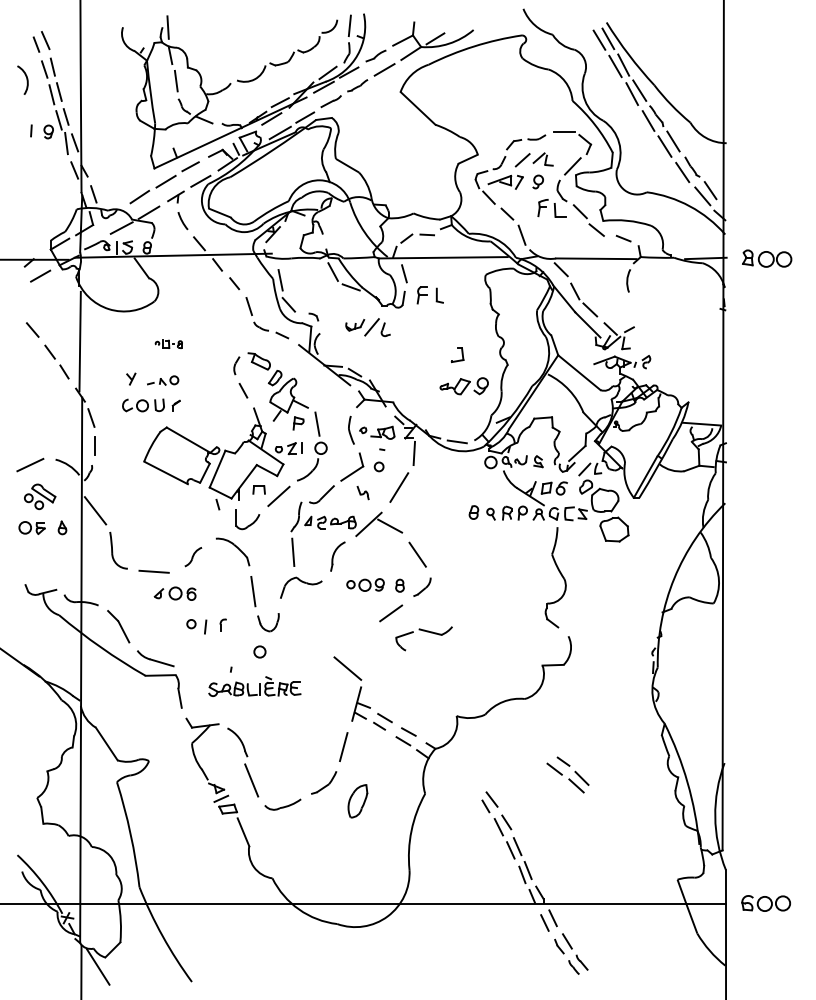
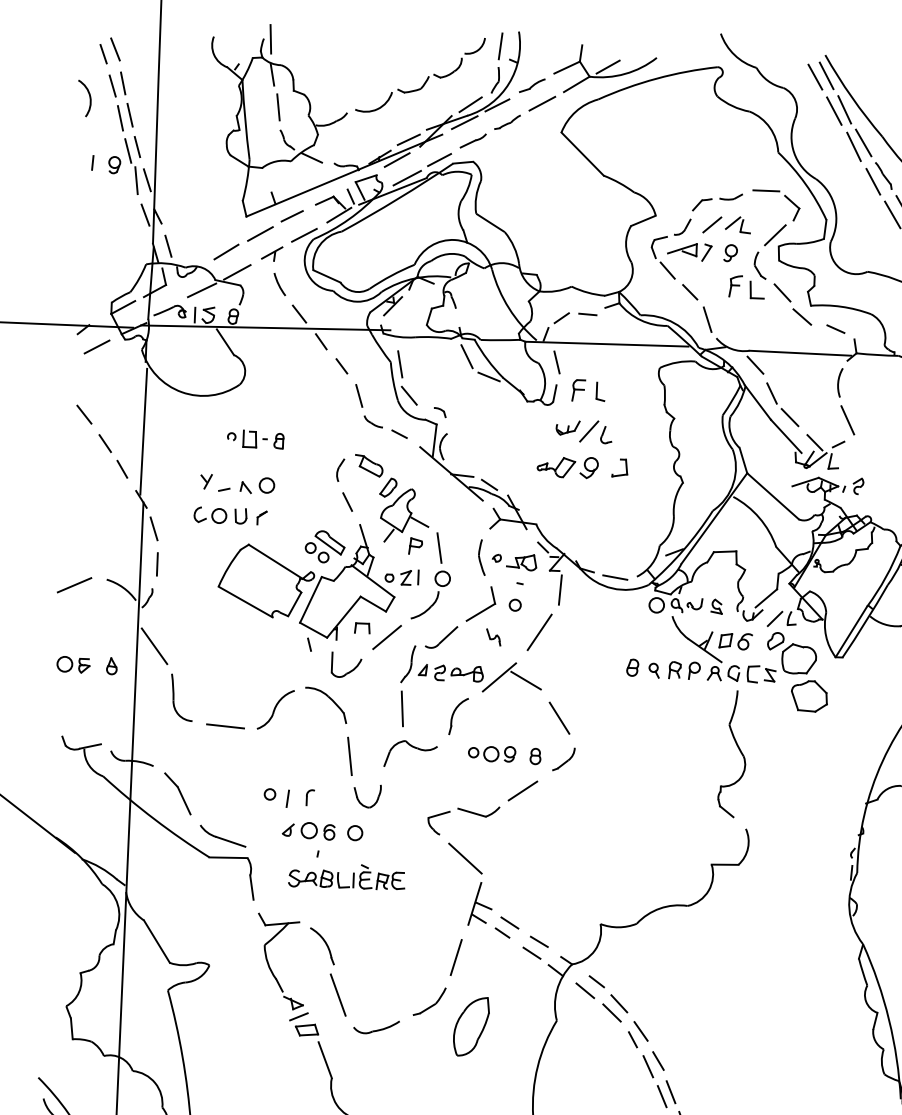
line: (635, 310) -> (847, 420), added
part: (367, 327) -> (583, 431), moved
part: (168, 344) -> (255, 439), size x1.67
part: (162, 380) -> (245, 485), size x1.43
part: (463, 386) -> (566, 467), moved
part: (40, 496) -> (325, 546), moved
part: (193, 556) -> (276, 709), size x1.67
part: (174, 593) -> (307, 830), moved
part: (426, 632) -> (466, 812), moved
part: (567, 774) -> (601, 998), moved
part: (357, 801) -> (470, 1027), size x1.43

